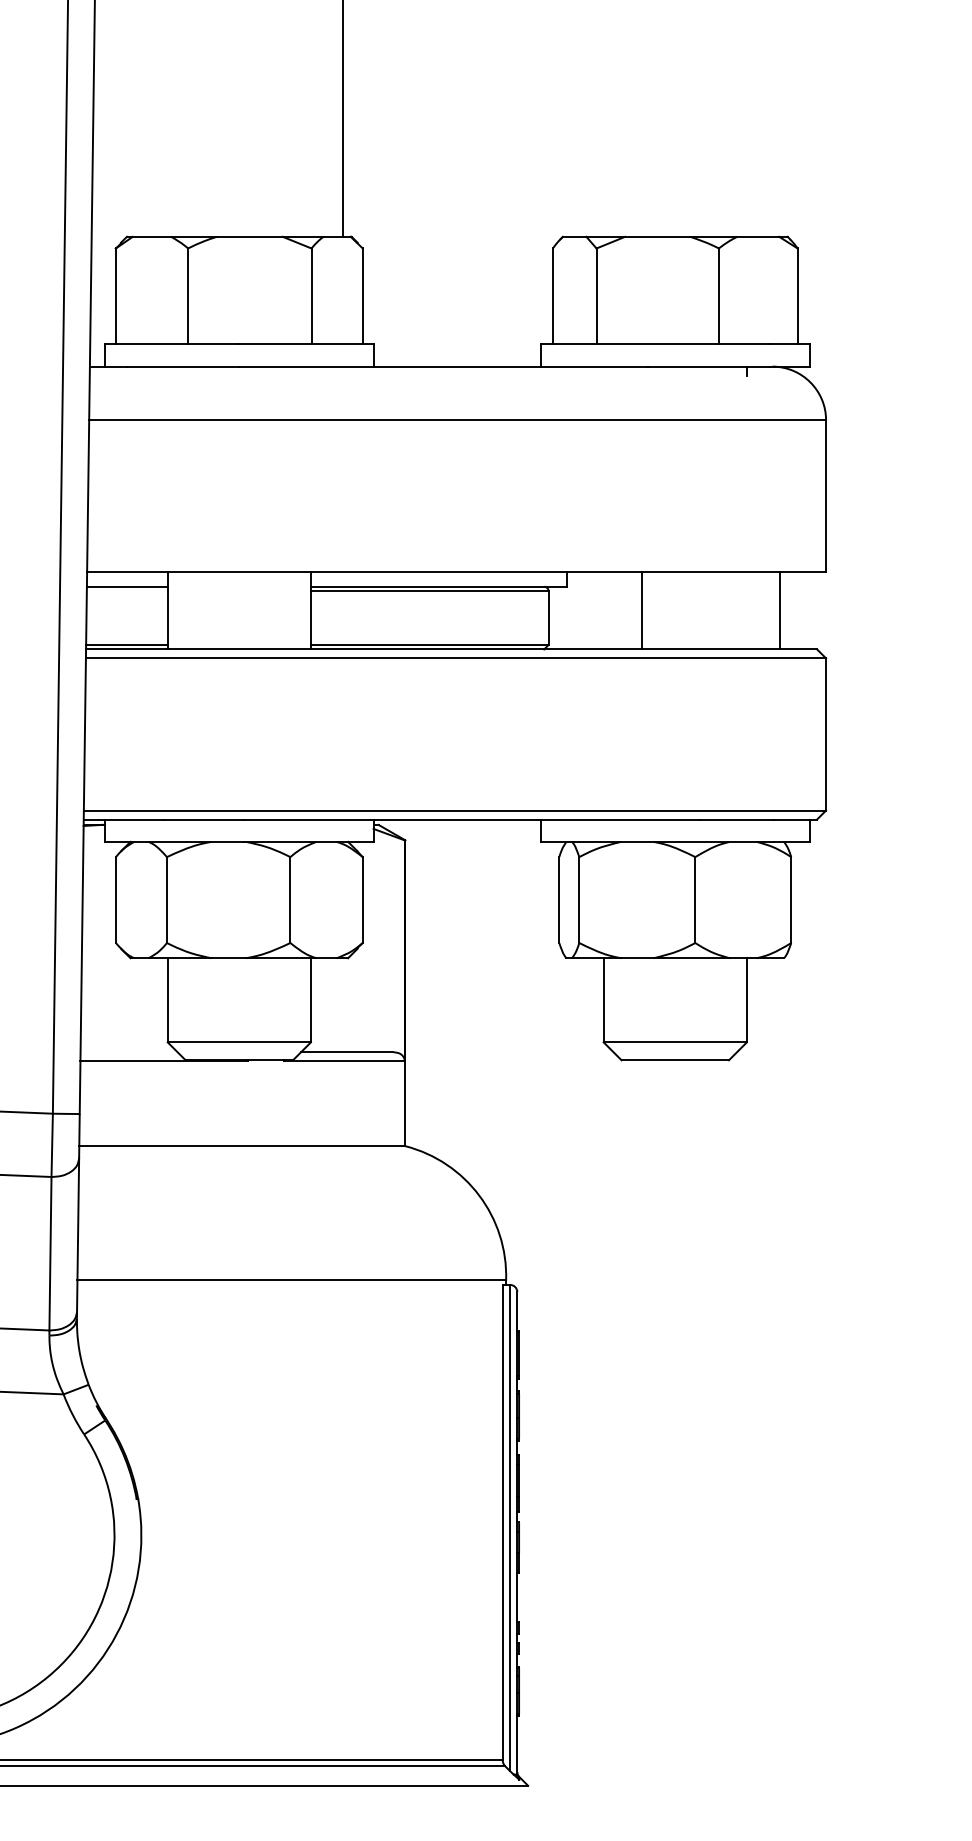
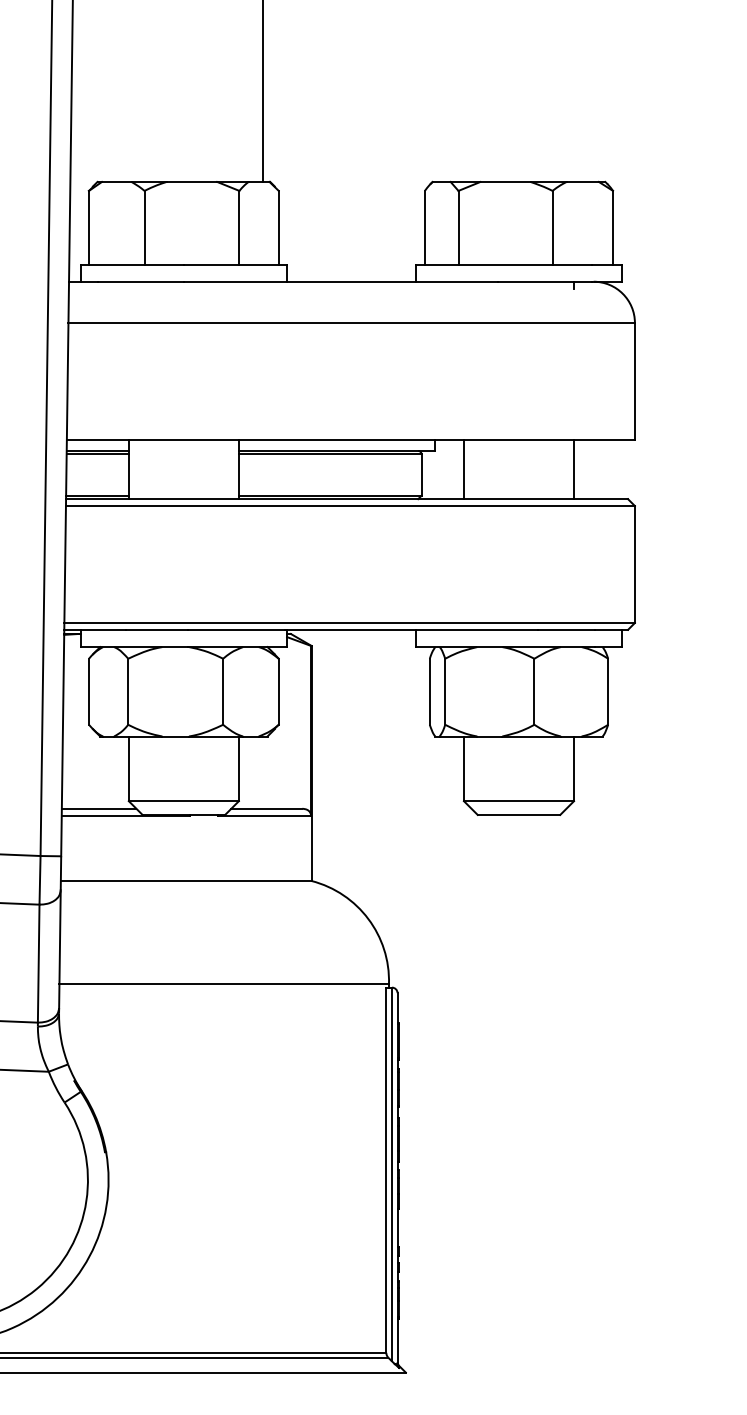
line: (126, 591) -> (97, 454), added
line: (641, 610) -> (463, 469), moved
line: (779, 610) -> (573, 469), moved
line: (128, 1052) -> (98, 808), added

